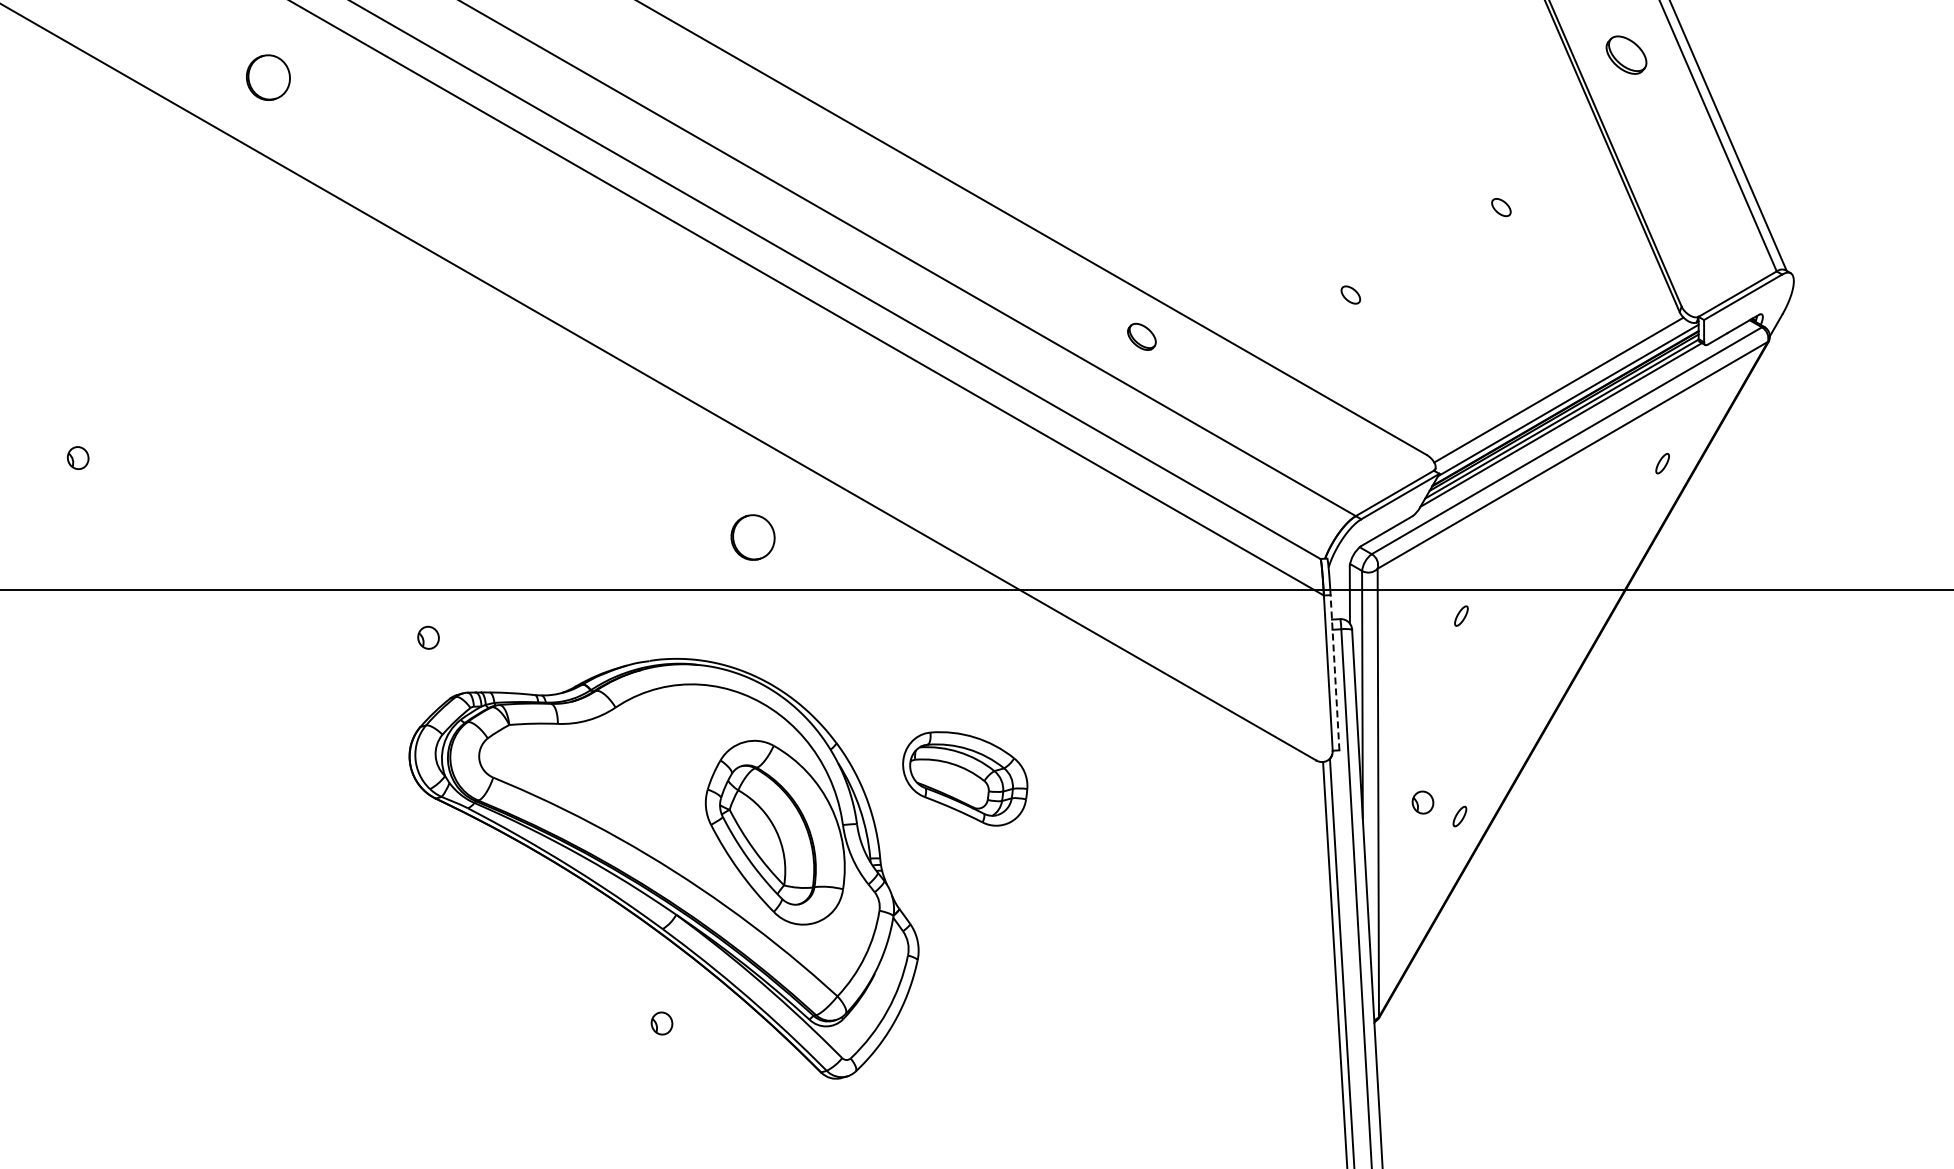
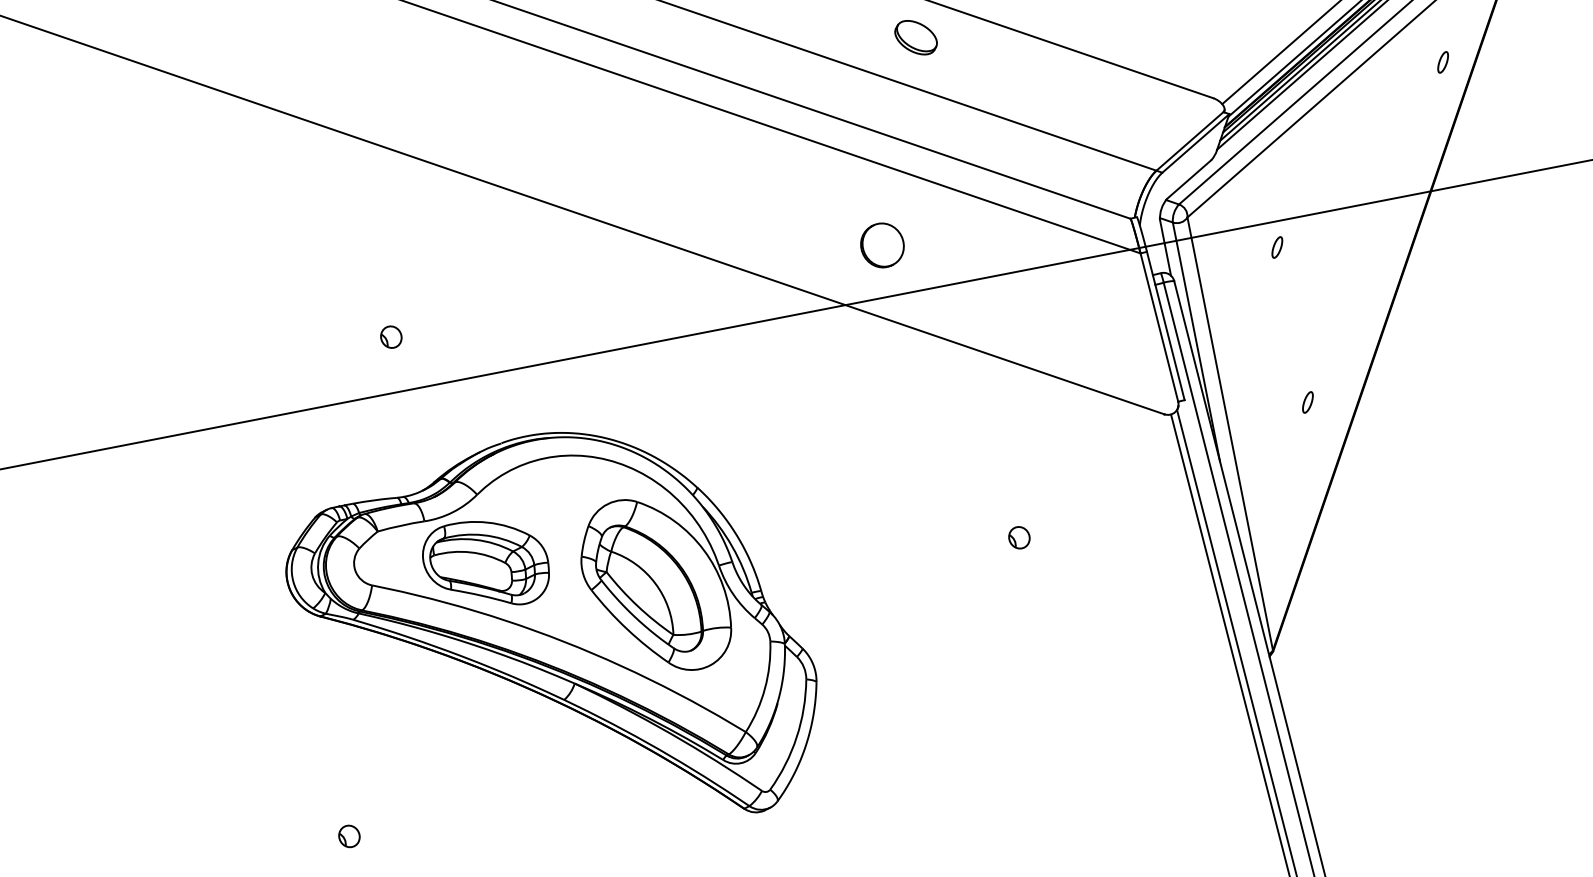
part: (1141, 336) -> (915, 37), size x1.43
part: (752, 537) -> (881, 245), moved
part: (428, 637) -> (391, 336), moved
line: (1335, 672) -> (1166, 325), dashed -> solid
part: (965, 778) -> (486, 564), moved
part: (1422, 802) -> (1018, 537), moved
part: (1459, 816) -> (1307, 402), moved
part: (661, 1023) -> (348, 836), moved

